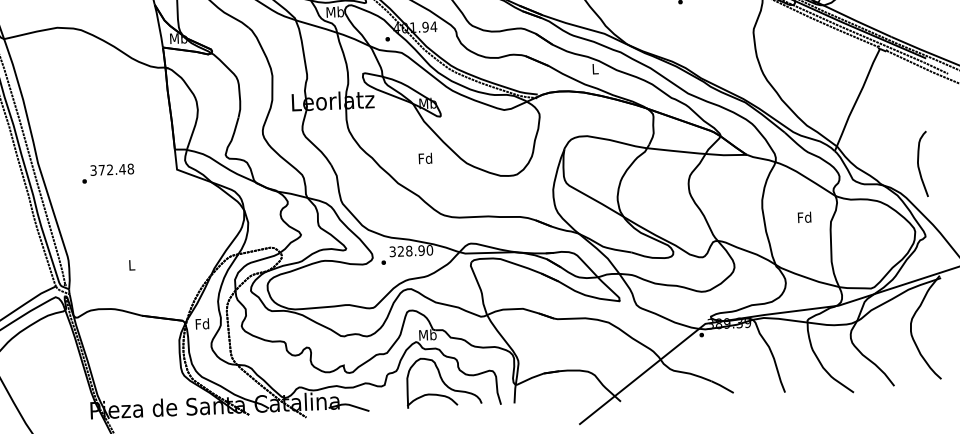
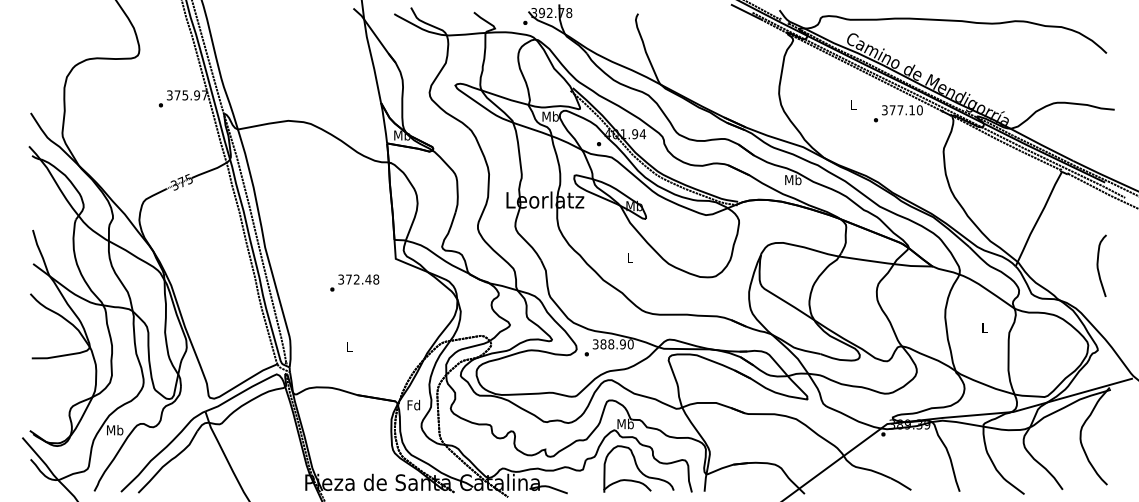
text: (595, 68) -> (793, 179), L -> Mb
text: (424, 158) -> (629, 257), Fd -> L
curve: (919, 163) -> (1098, 265), moved
text: (107, 173) -> (354, 282), moved
text: (804, 217) -> (984, 327), Fd -> L
text: (401, 251) -> (603, 344), 328.90 -> 388.90

